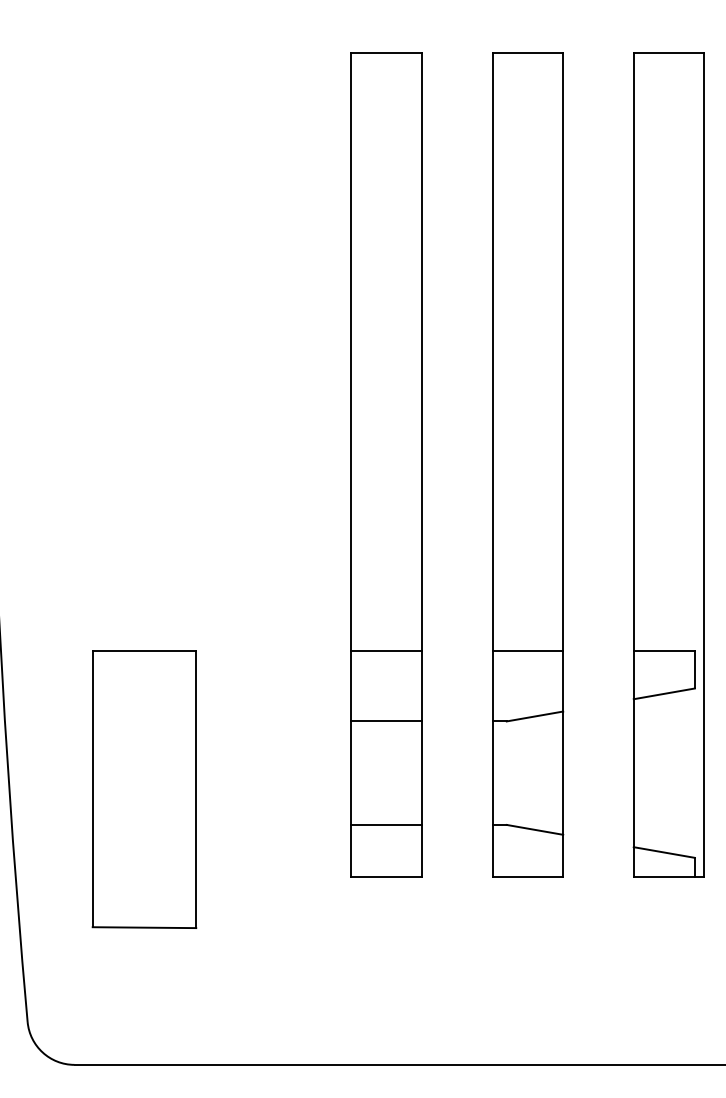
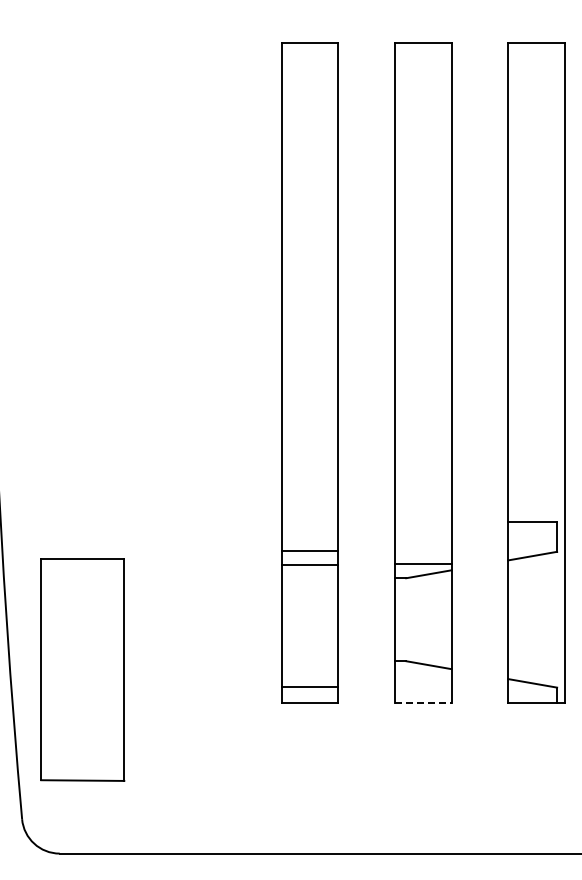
line: (386, 650) -> (309, 564), moved
line: (527, 650) -> (422, 563), moved
line: (386, 721) -> (309, 551), moved
part: (144, 789) -> (82, 669), moved
line: (386, 825) -> (309, 687), moved
line: (528, 876) -> (423, 702), solid -> dashed

